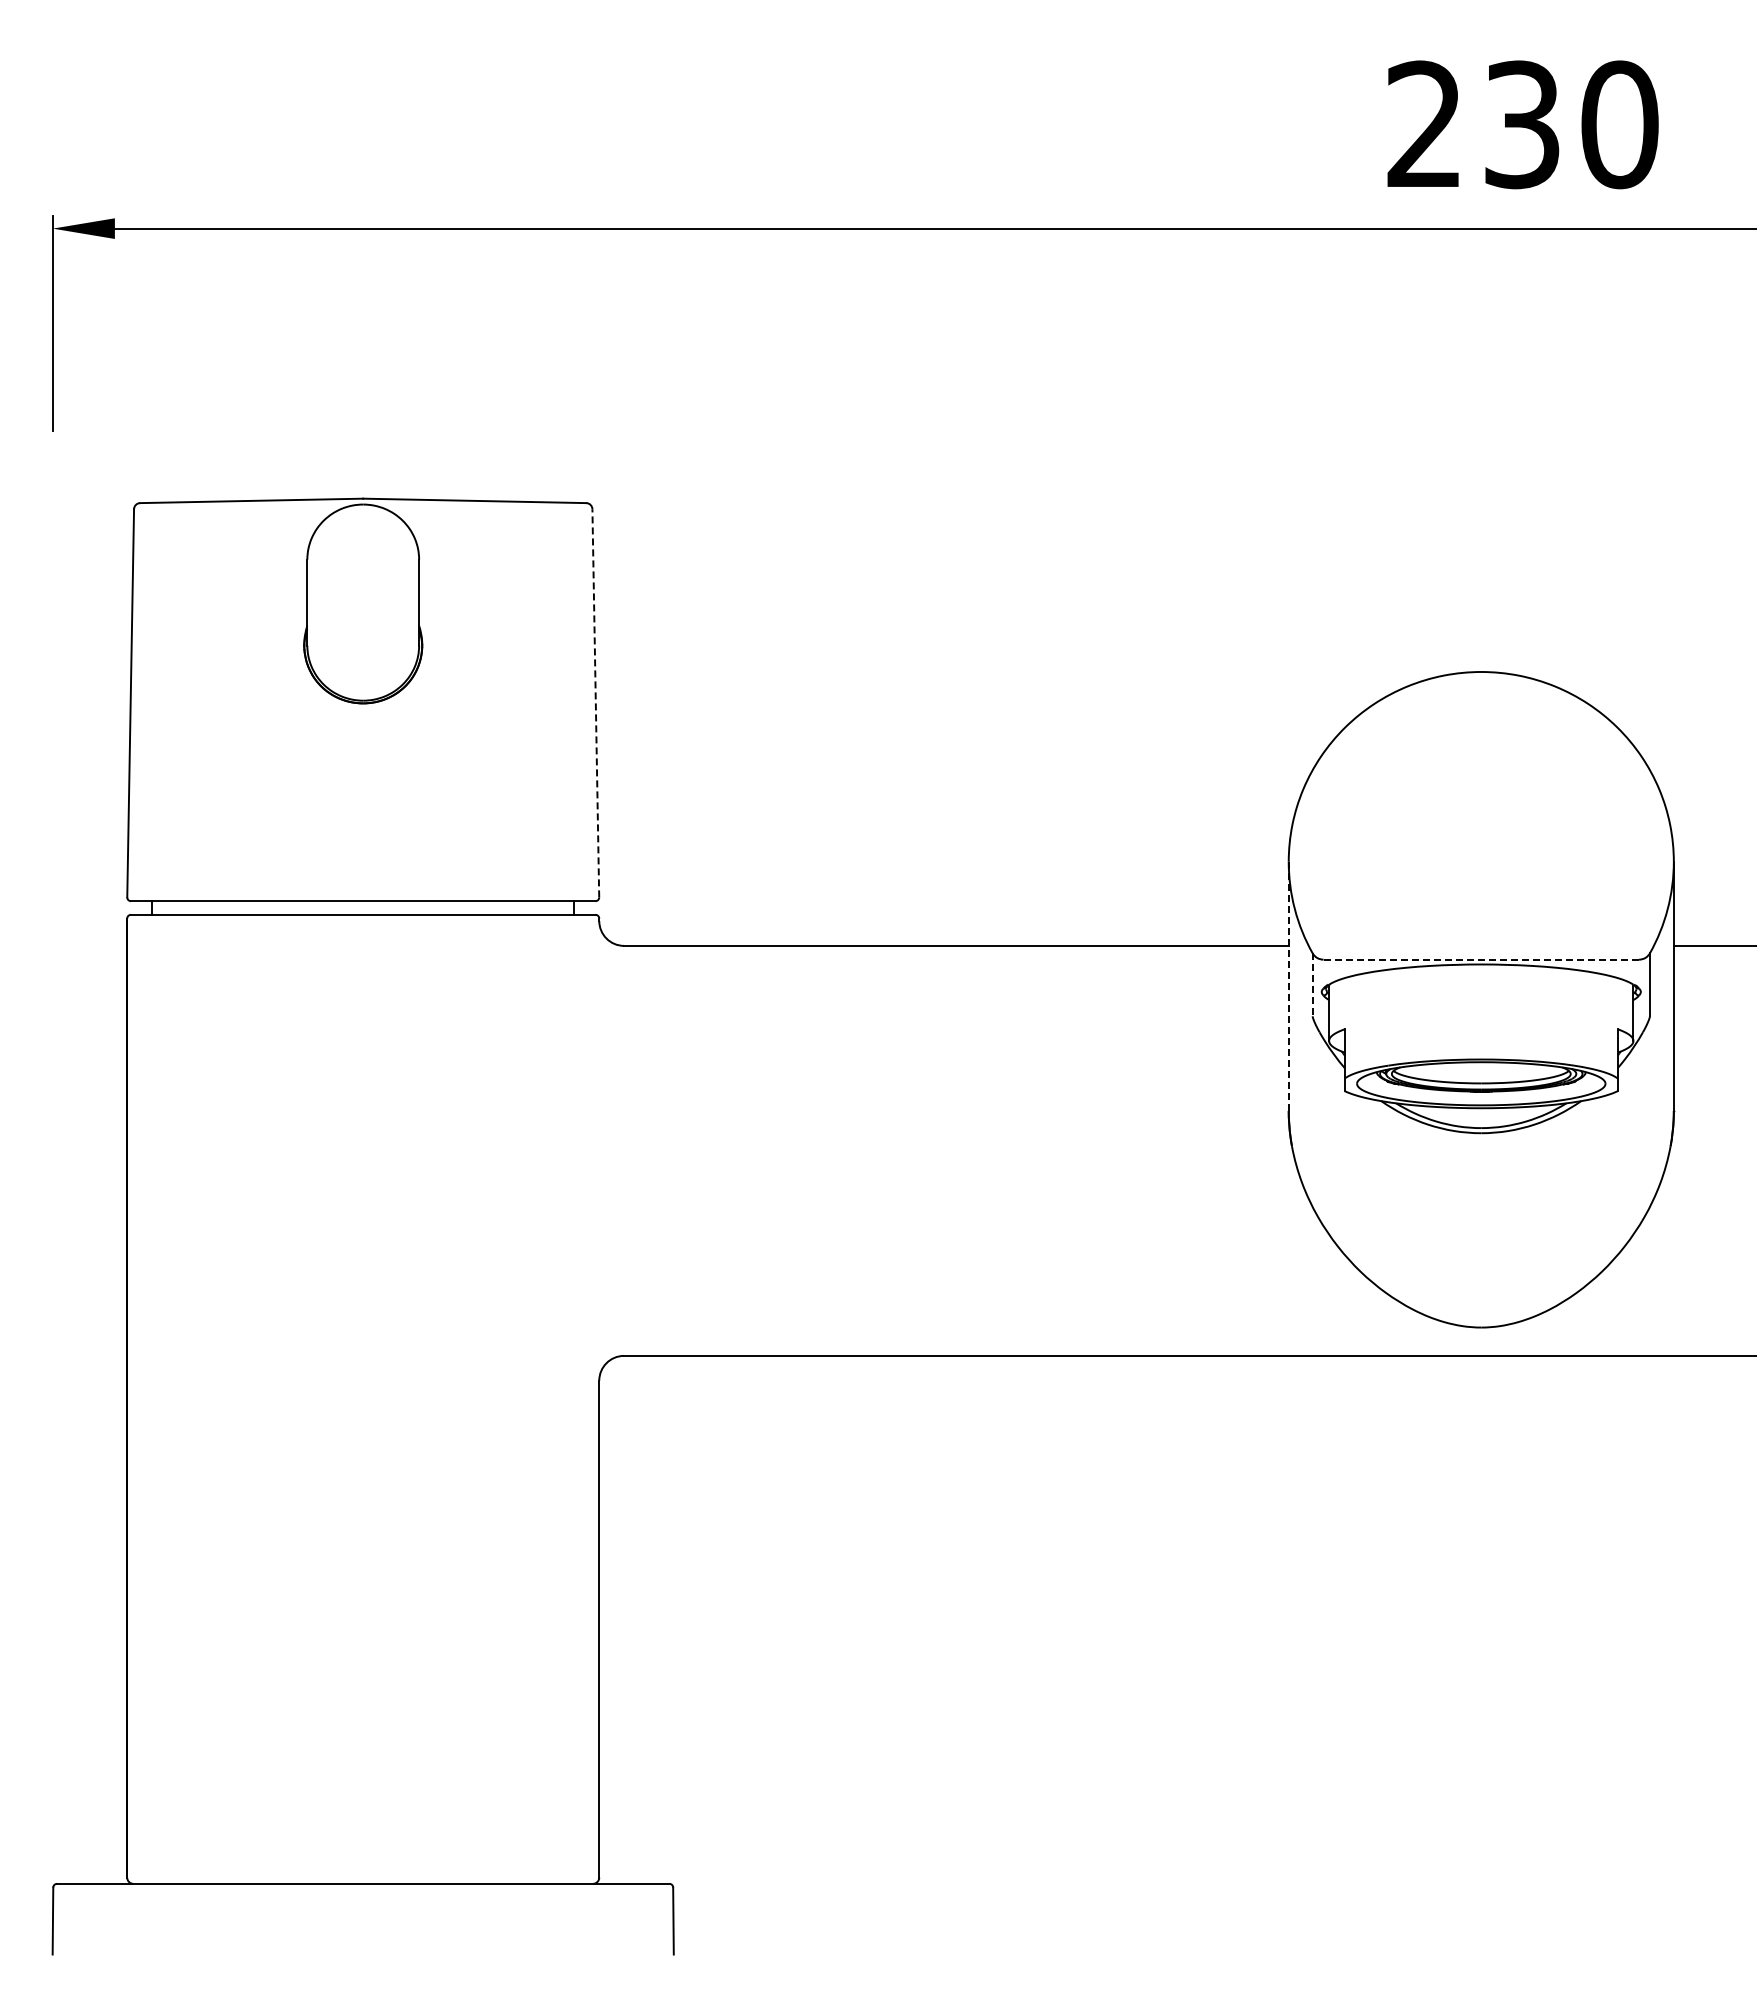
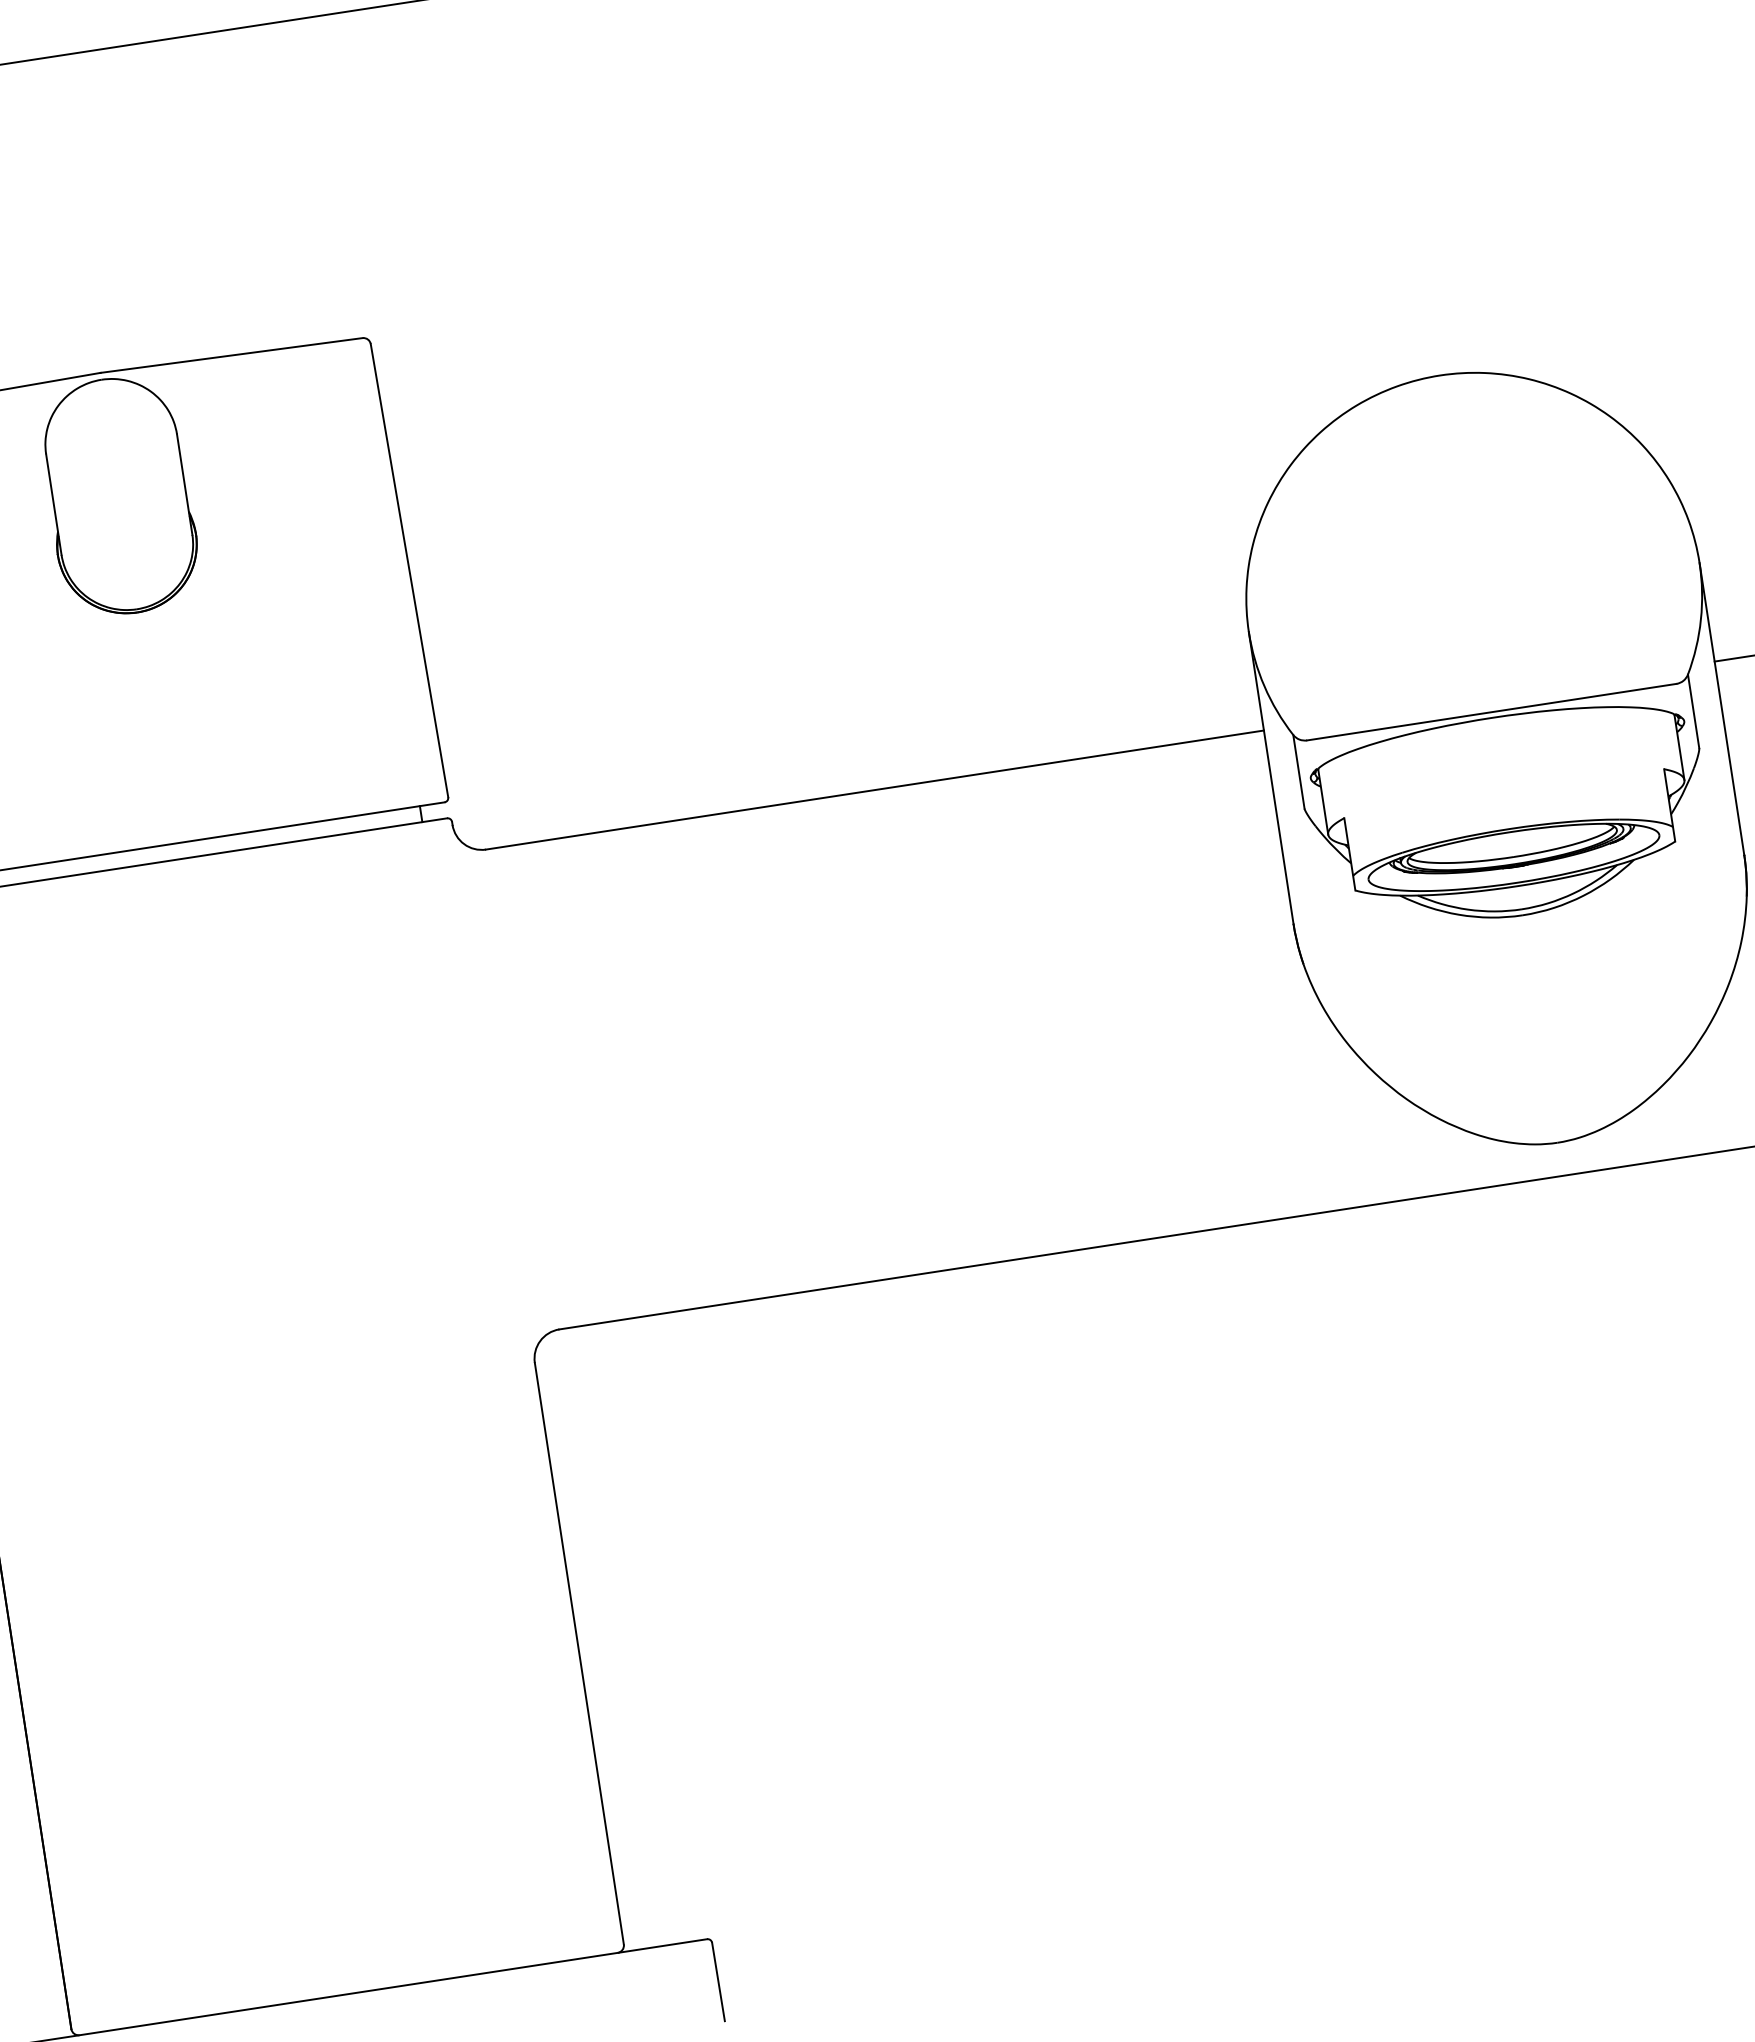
line: (595, 702) -> (408, 569), dashed -> solid
line: (1481, 959) -> (1491, 711), dashed -> solid
line: (1312, 985) -> (1298, 772), dashed -> solid
line: (1288, 986) -> (1270, 778), dashed -> solid

